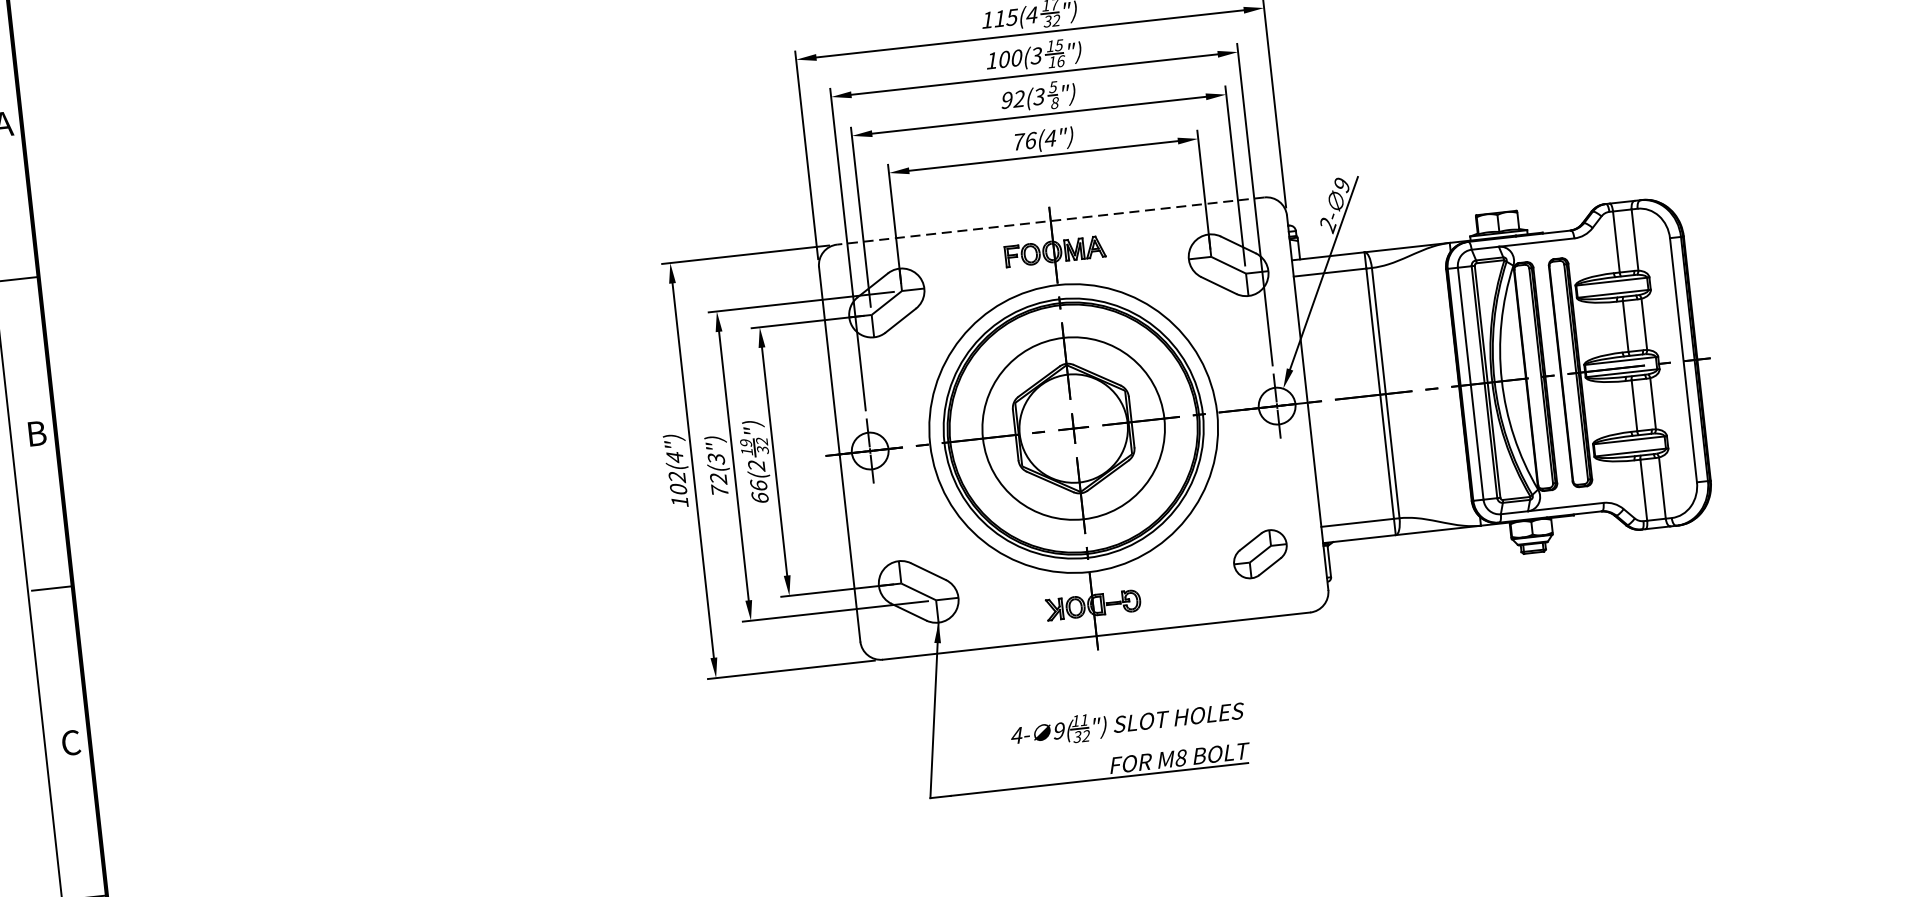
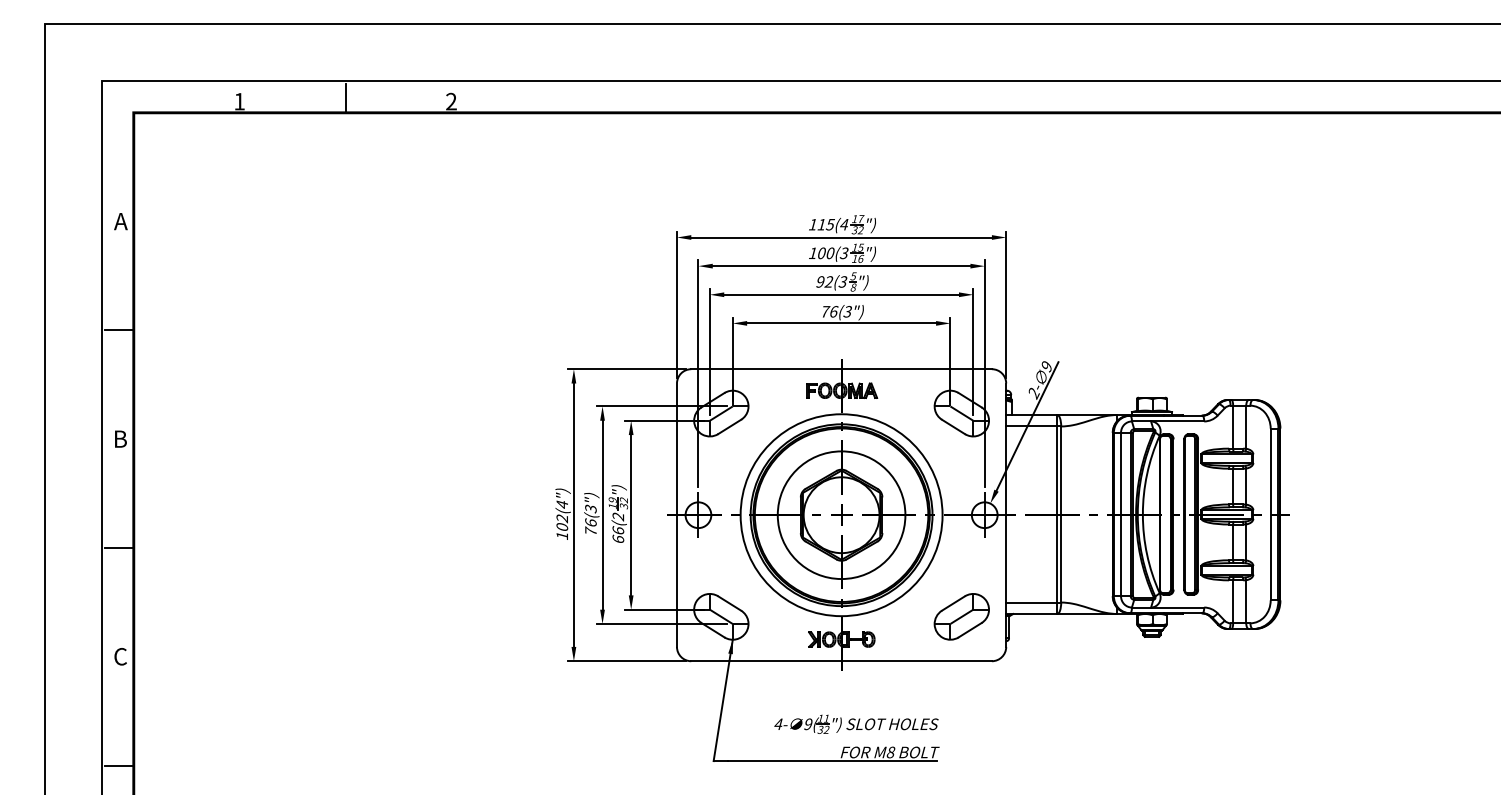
text: (1050, 138) -> (847, 311), 76(4") -> 76(3")
line: (1050, 221) -> (841, 369), dashed -> solid
text: (717, 478) -> (590, 522), 72(3") -> 76(3")
part: (1260, 553) -> (961, 616), size x1.43

